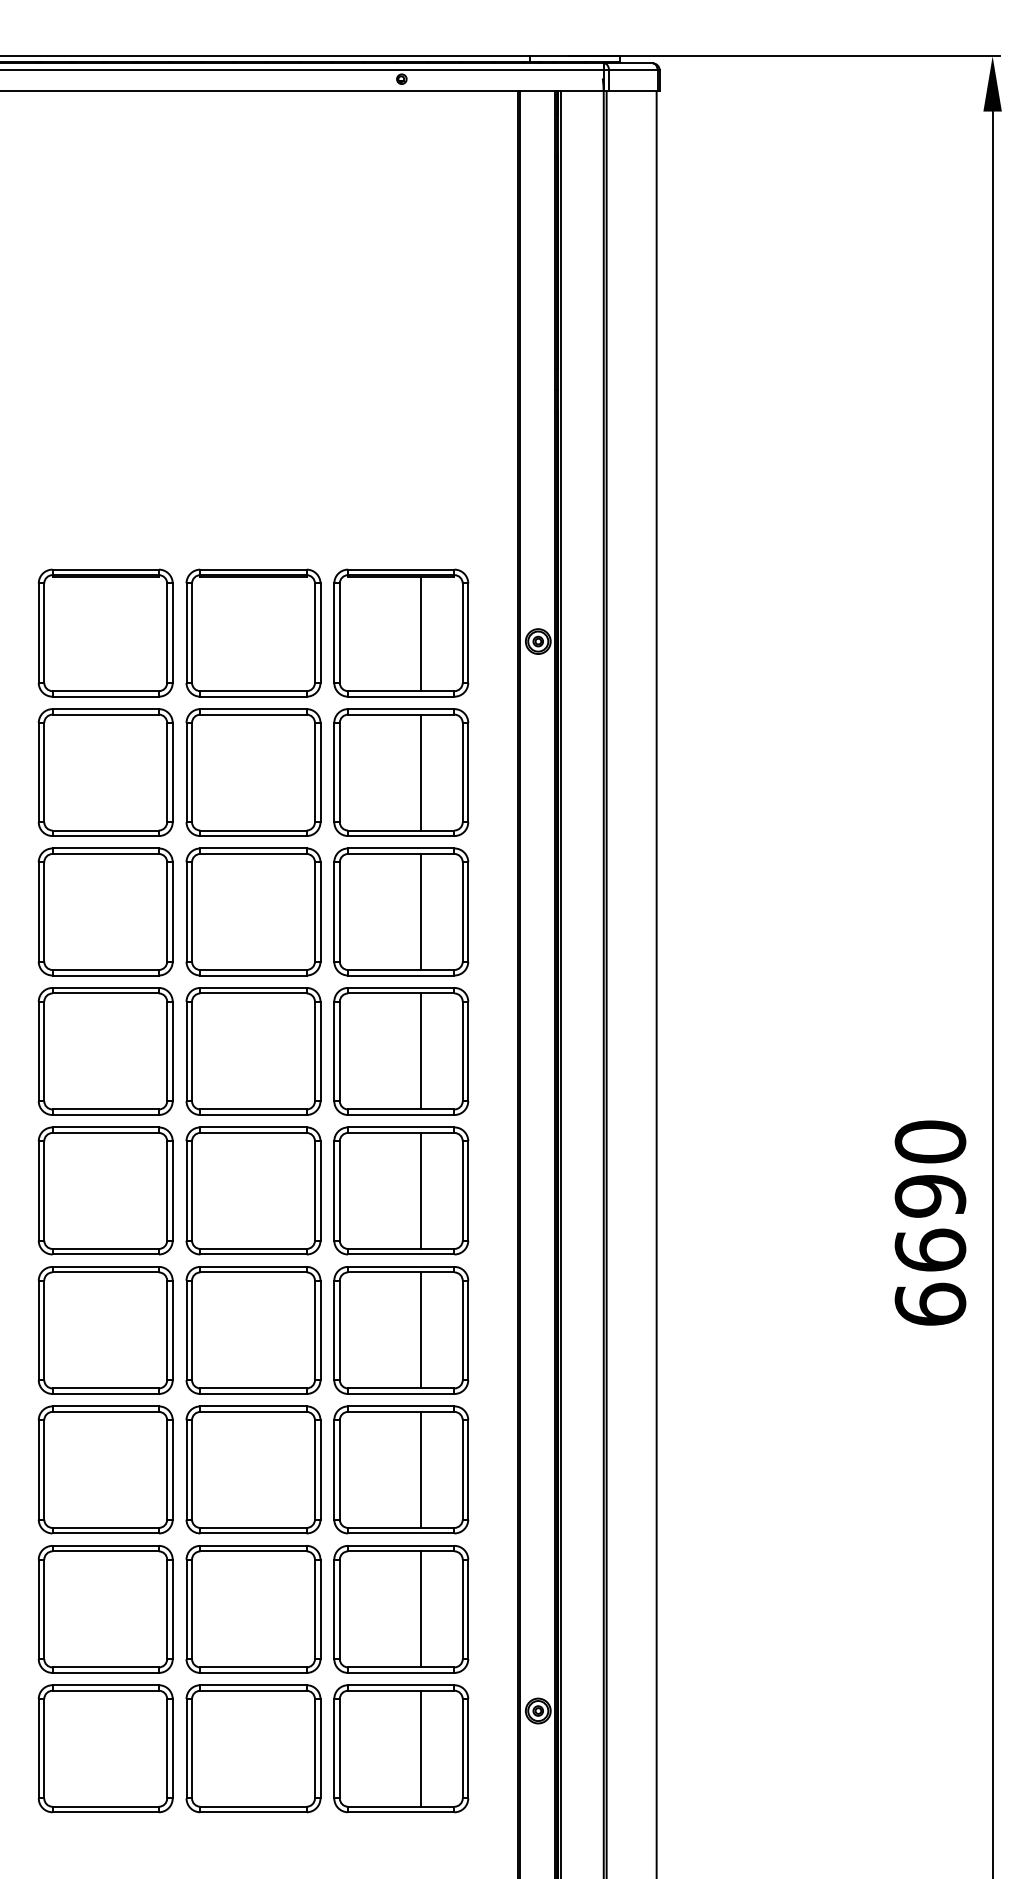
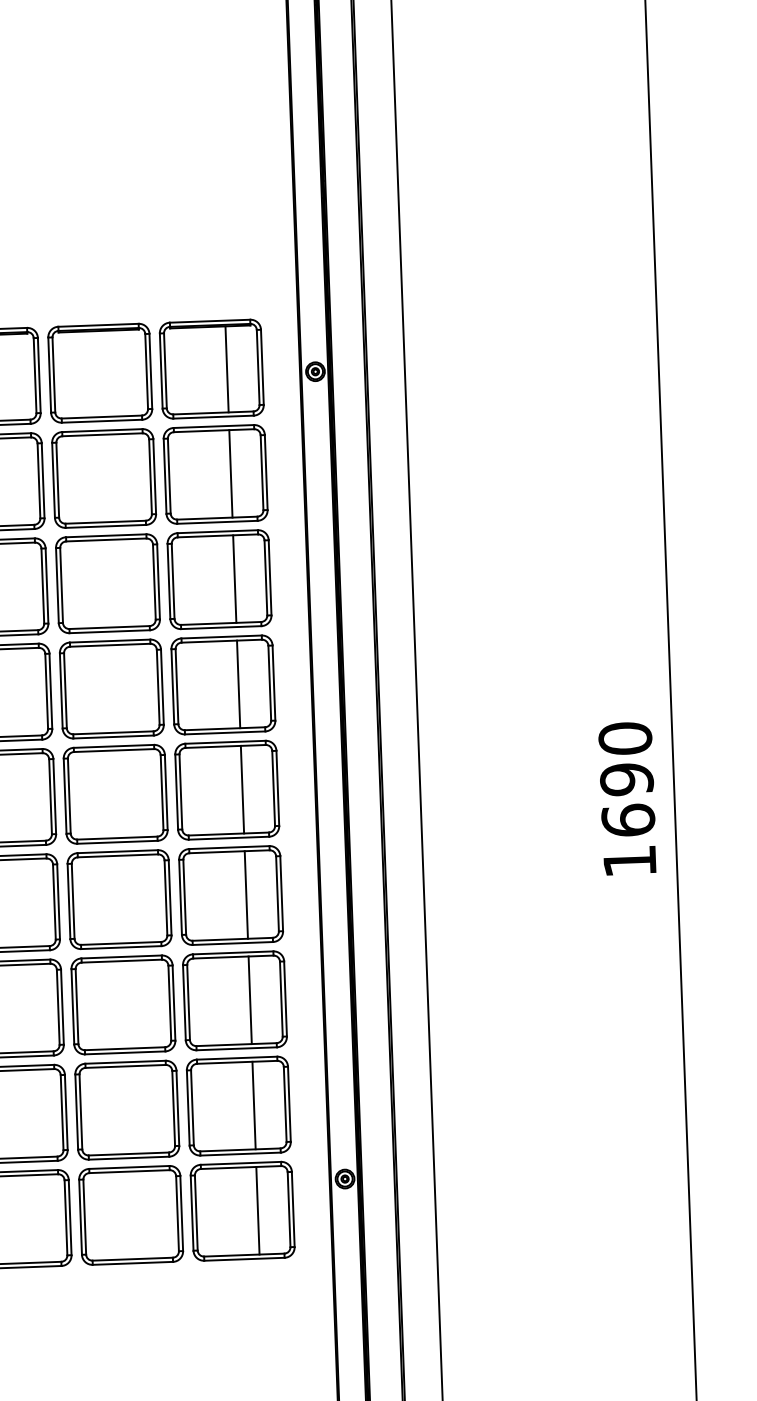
text: (930, 1303) -> (629, 860), 6690 -> 1690

